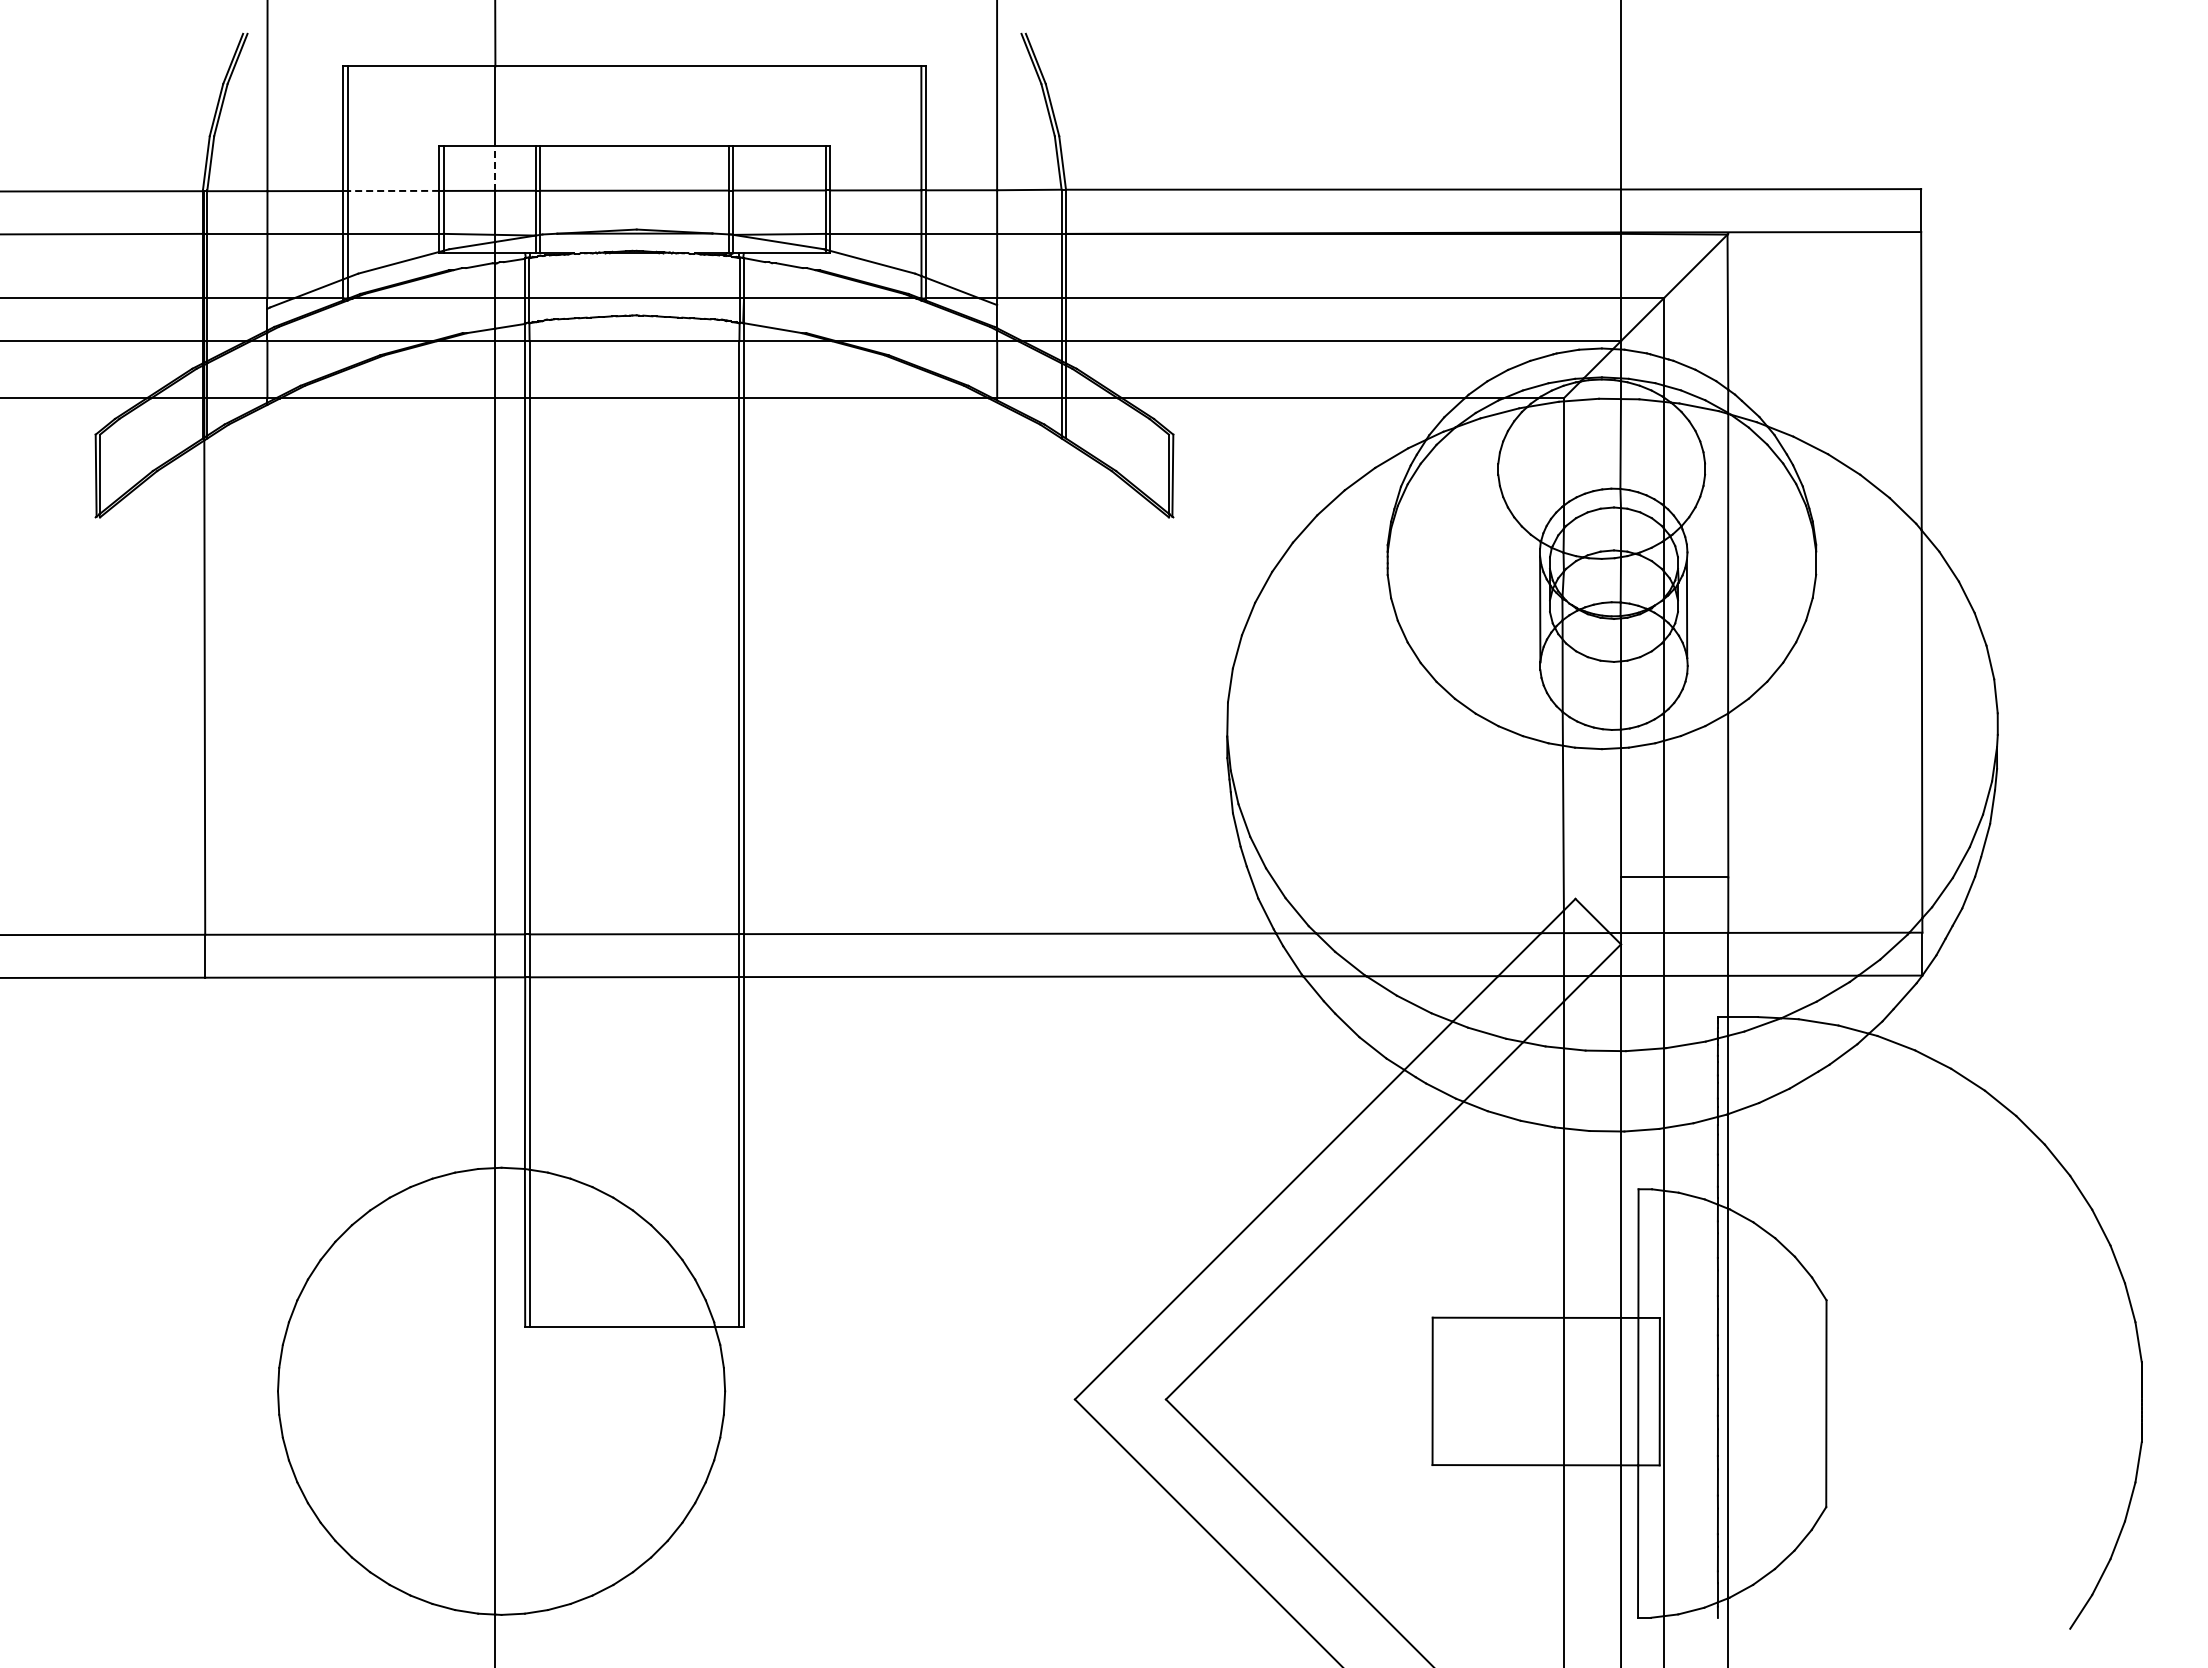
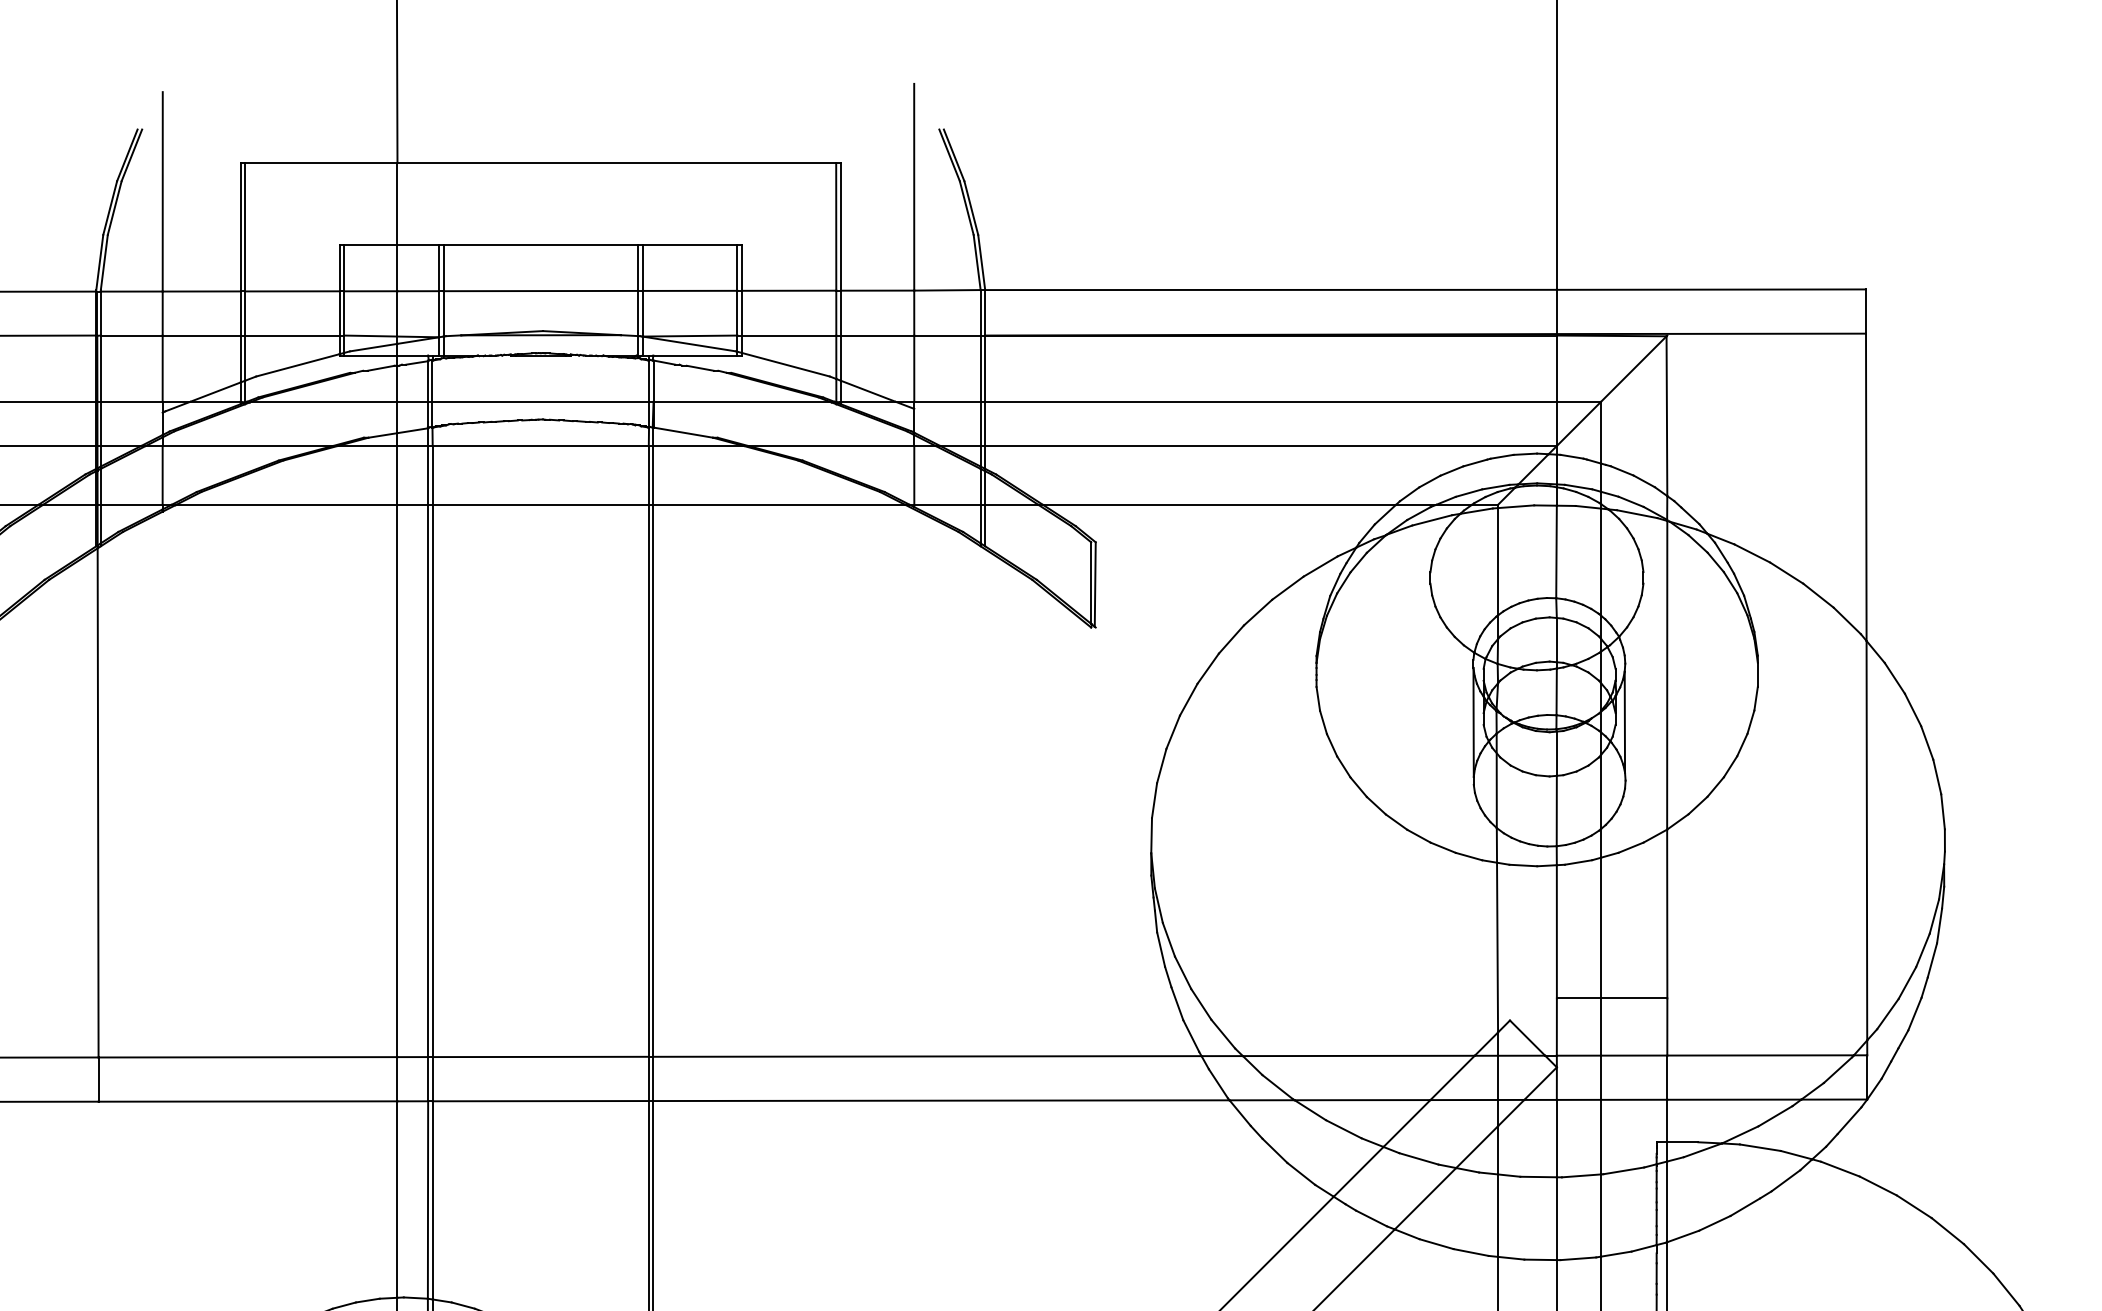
line: (495, 167) -> (397, 267), dashed -> solid
line: (393, 190) -> (292, 290), dashed -> solid

